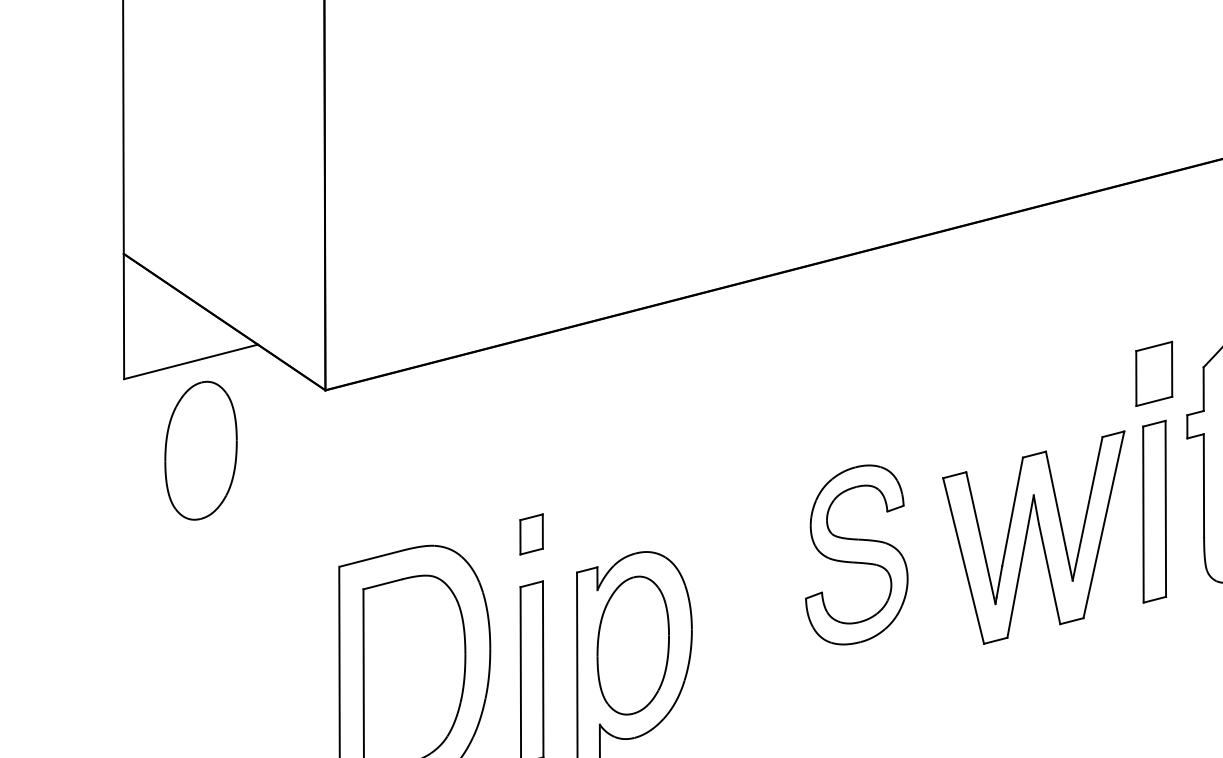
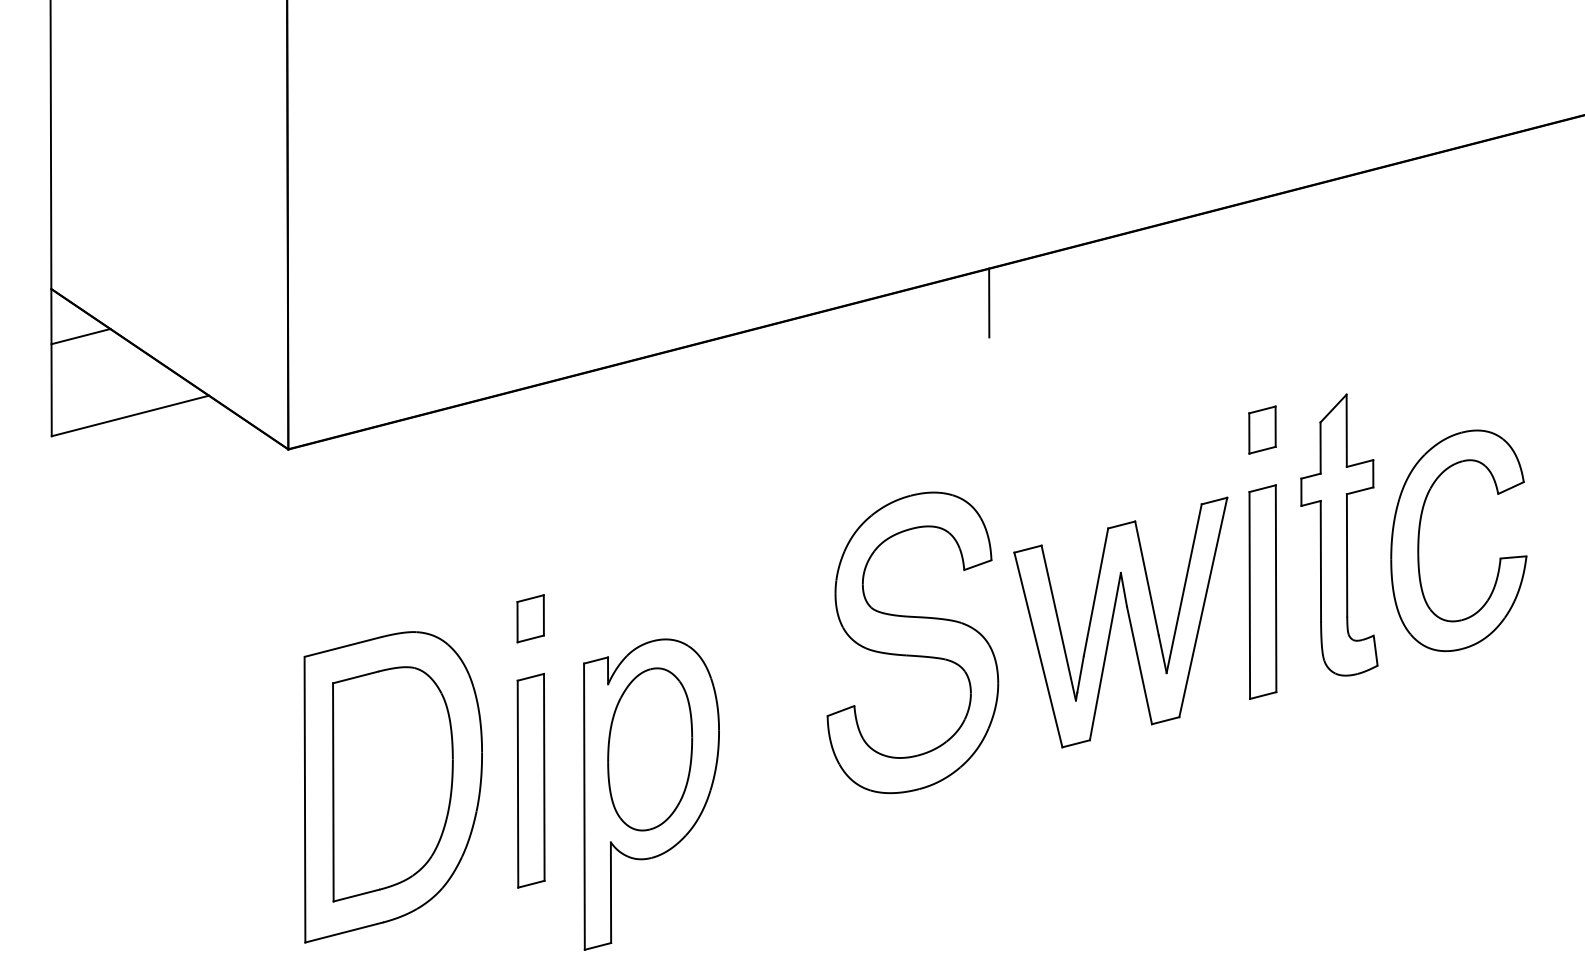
line: (921, 265) -> (989, 302), added
line: (148, 294) -> (80, 336), added
part: (1154, 373) -> (1262, 429), size x0.62
part: (201, 450) -> (142, 520), removed
part: (856, 554) -> (912, 642), size x1.43

